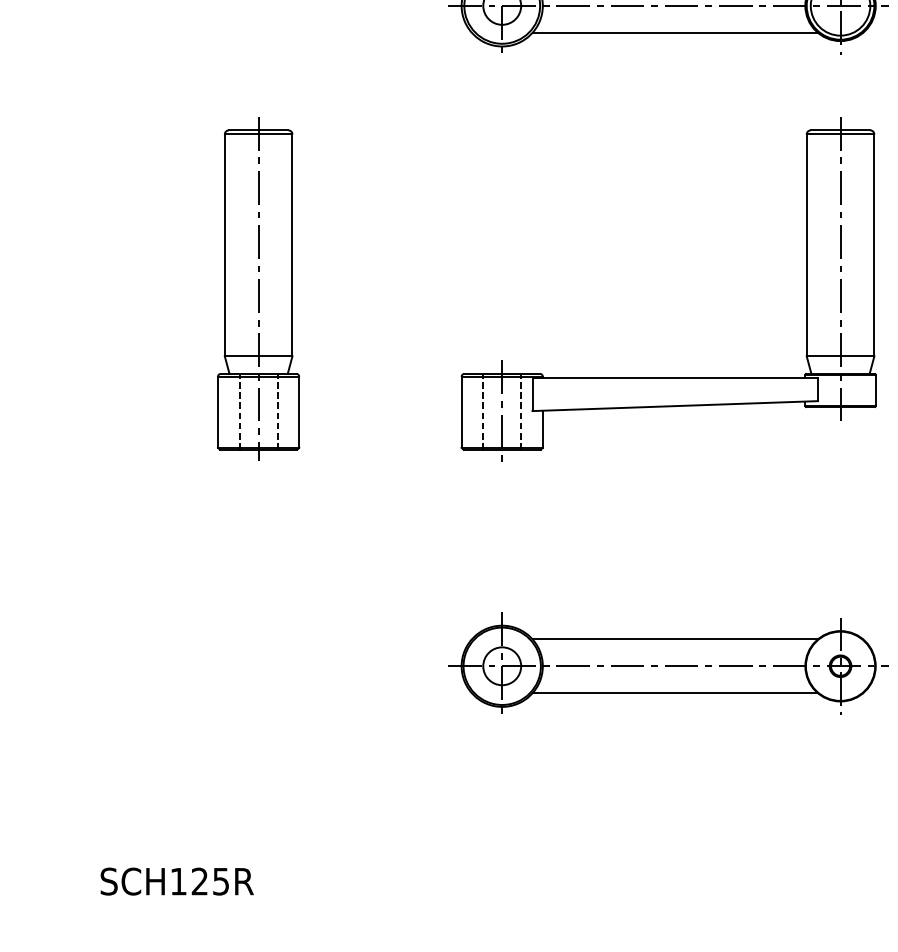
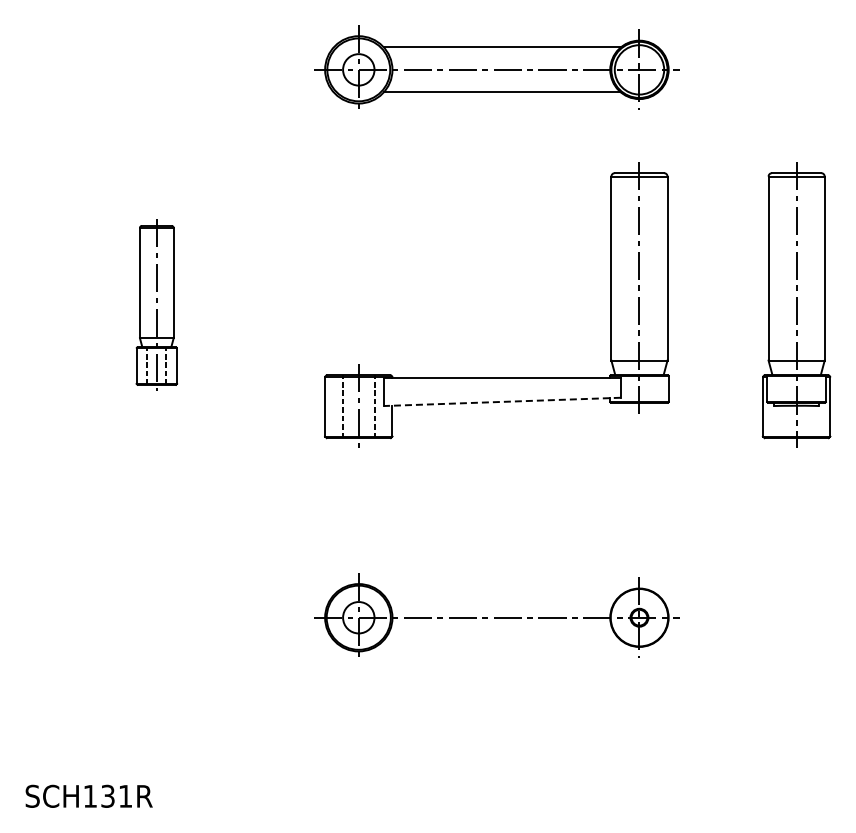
part: (258, 288) -> (156, 304), size x0.6
line: (675, 405) -> (502, 401), solid -> dashed
line: (674, 639) -> (501, 595), removed
line: (674, 693) -> (501, 640), removed
text: (210, 881) -> (116, 796), SCH125R -> SCH131R

